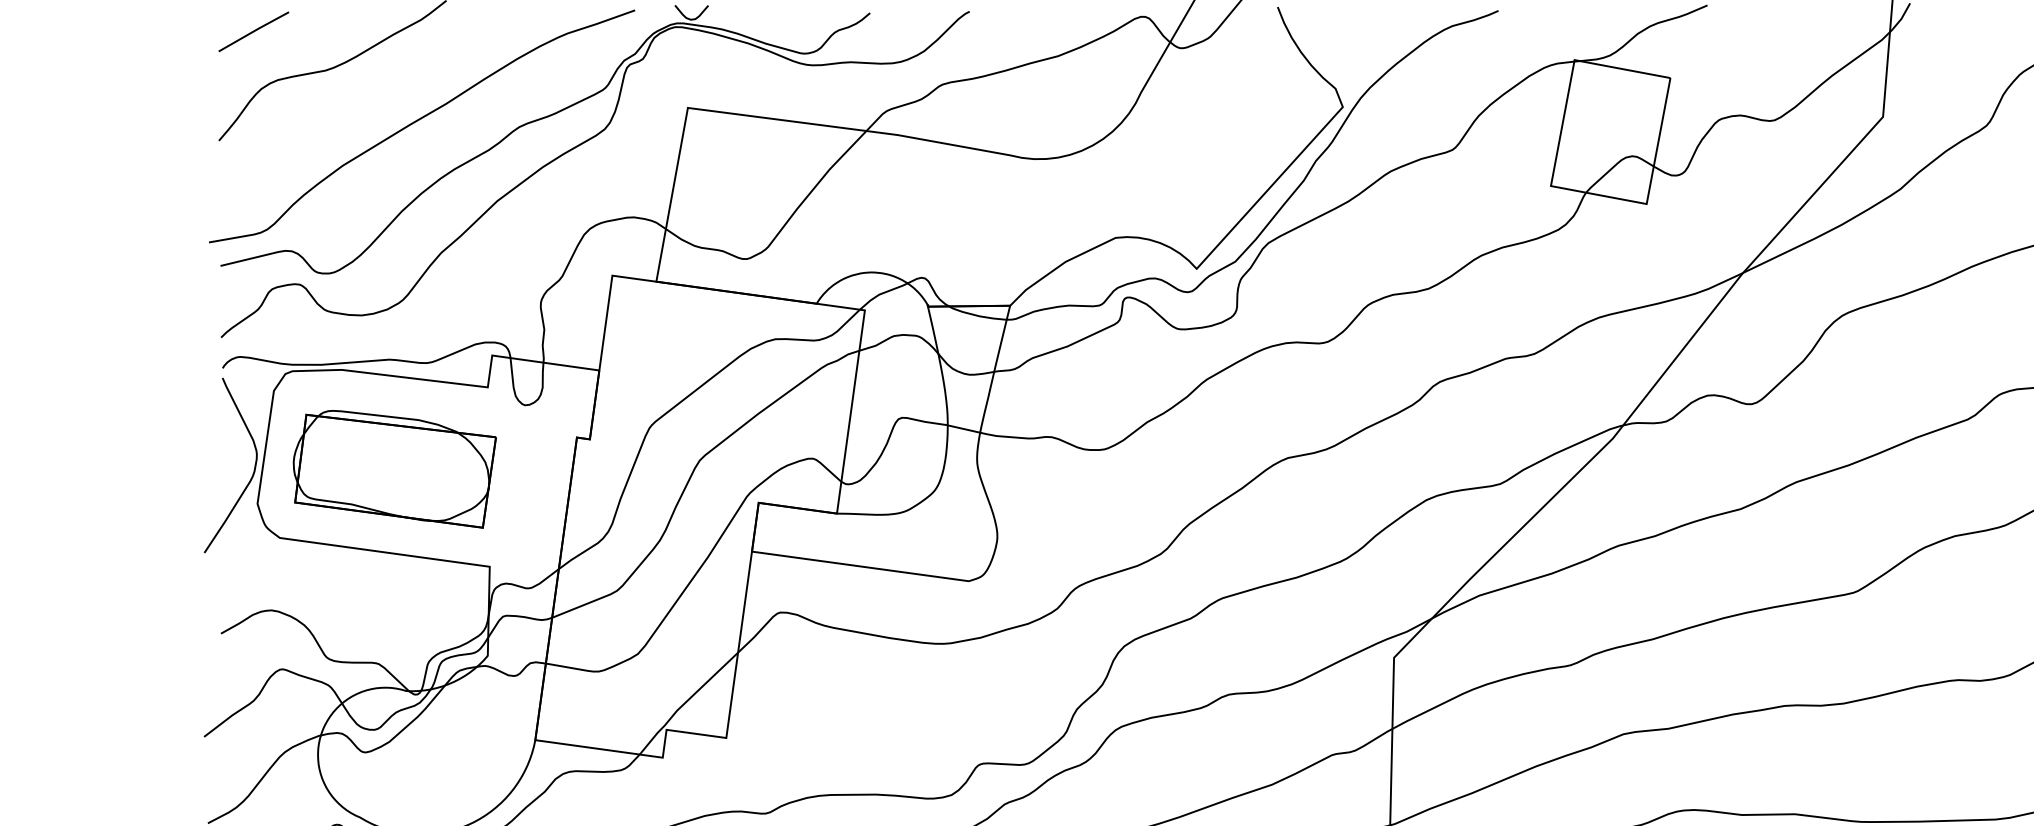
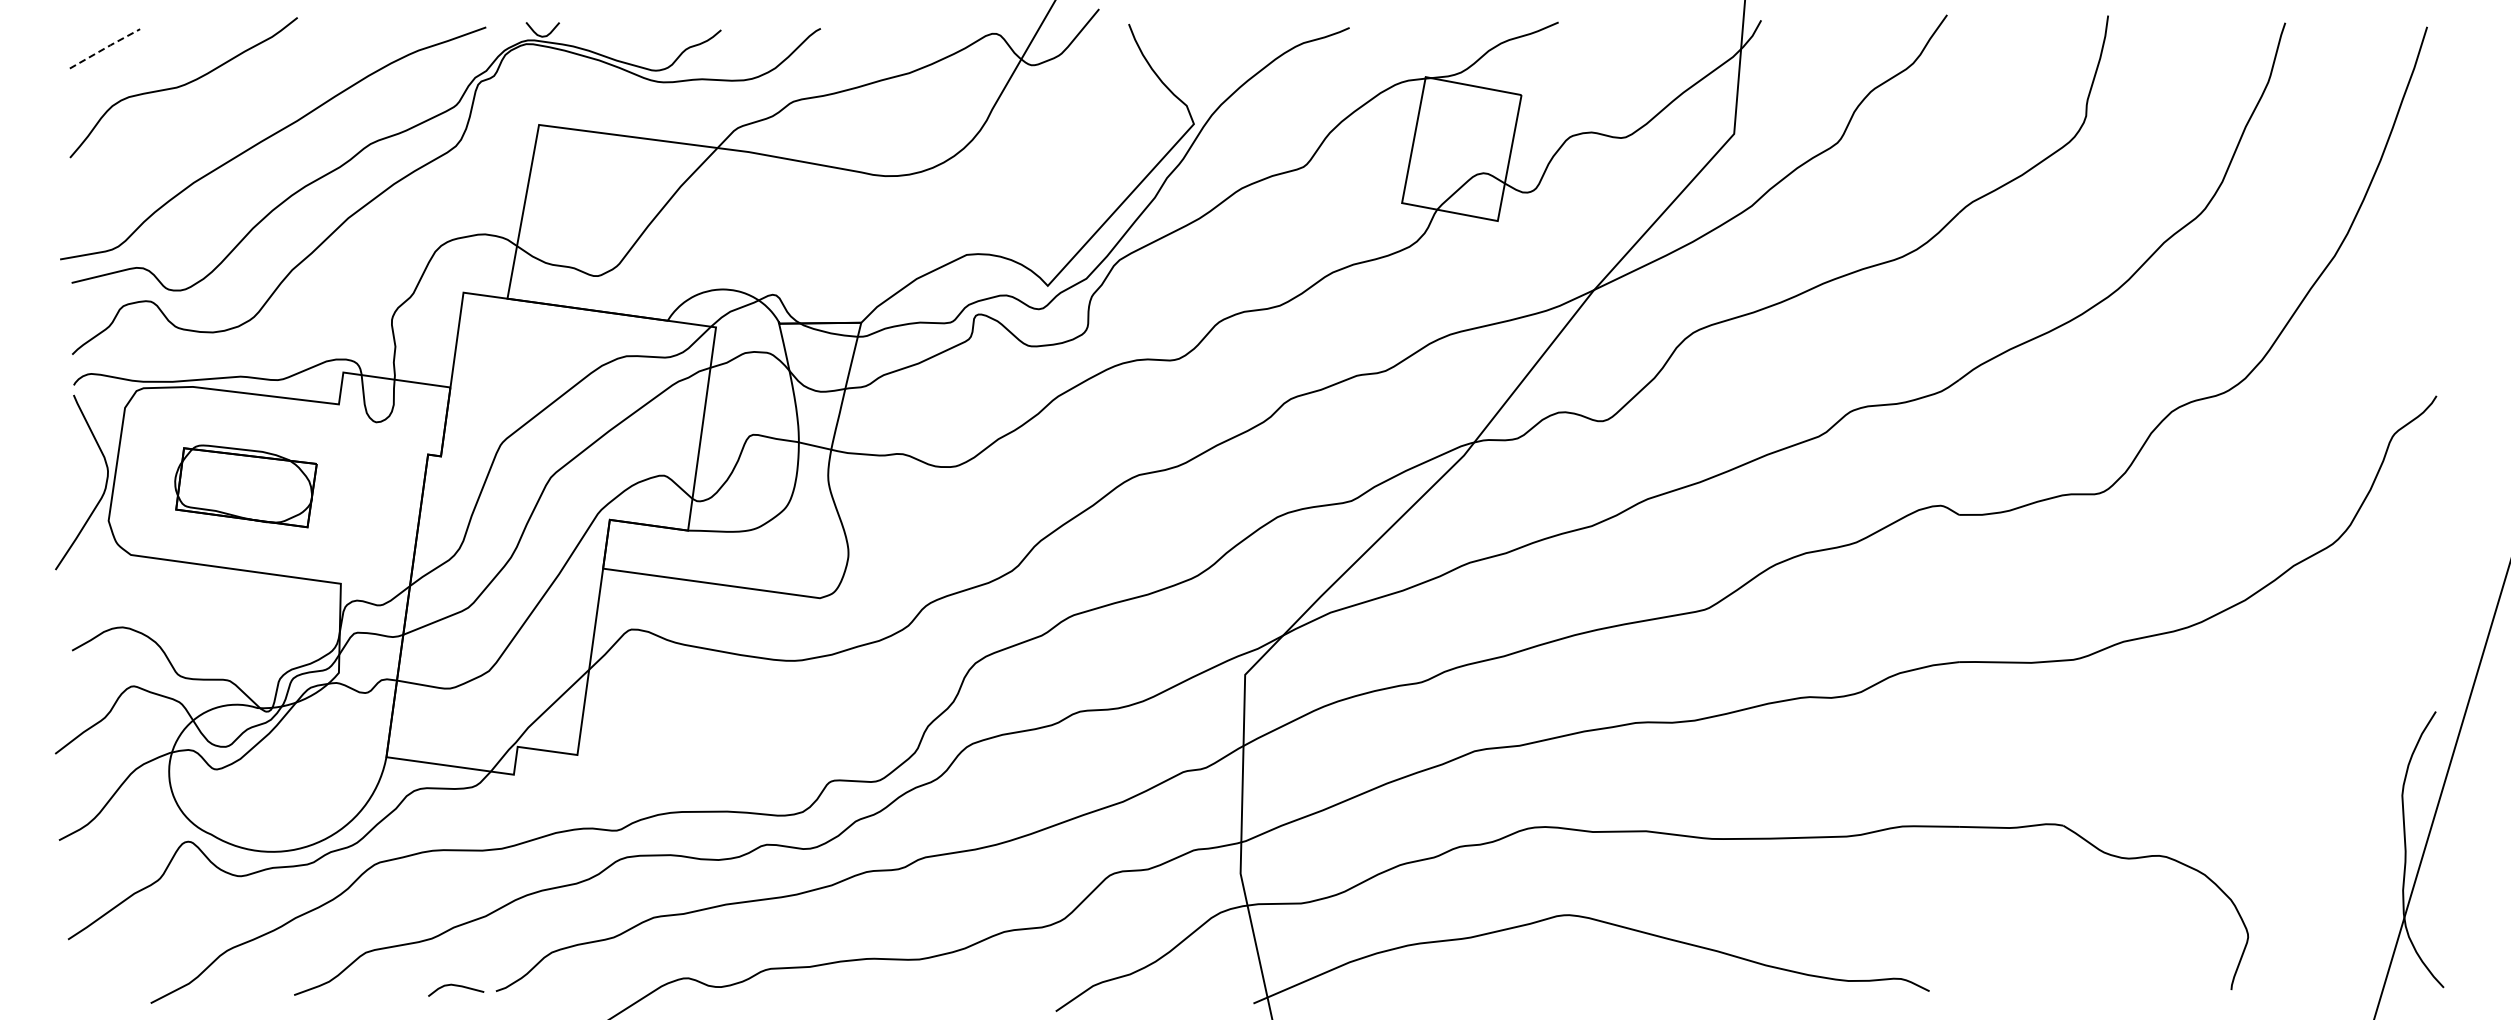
line: (254, 31) -> (105, 48), solid -> dashed
part: (394, 469) -> (245, 486), size x0.7

